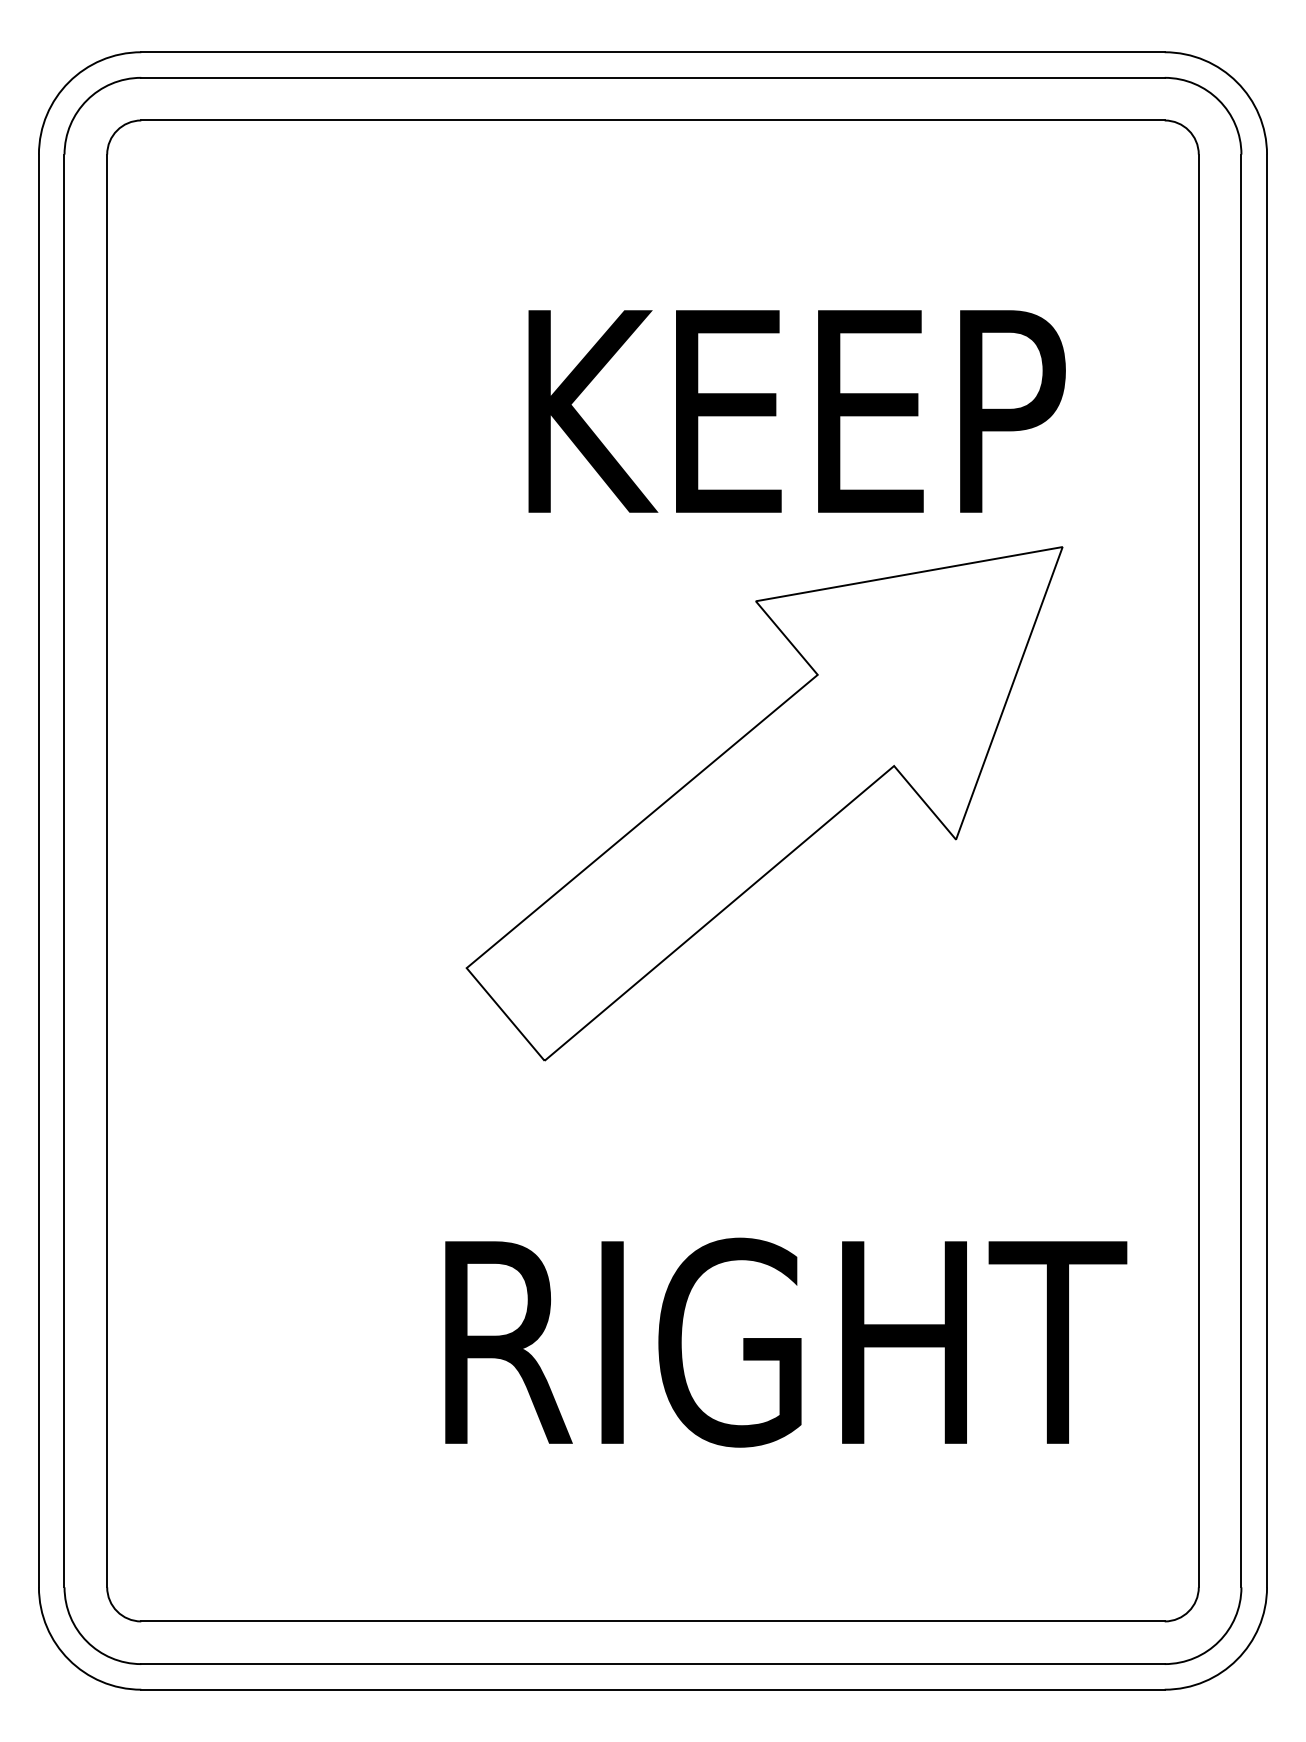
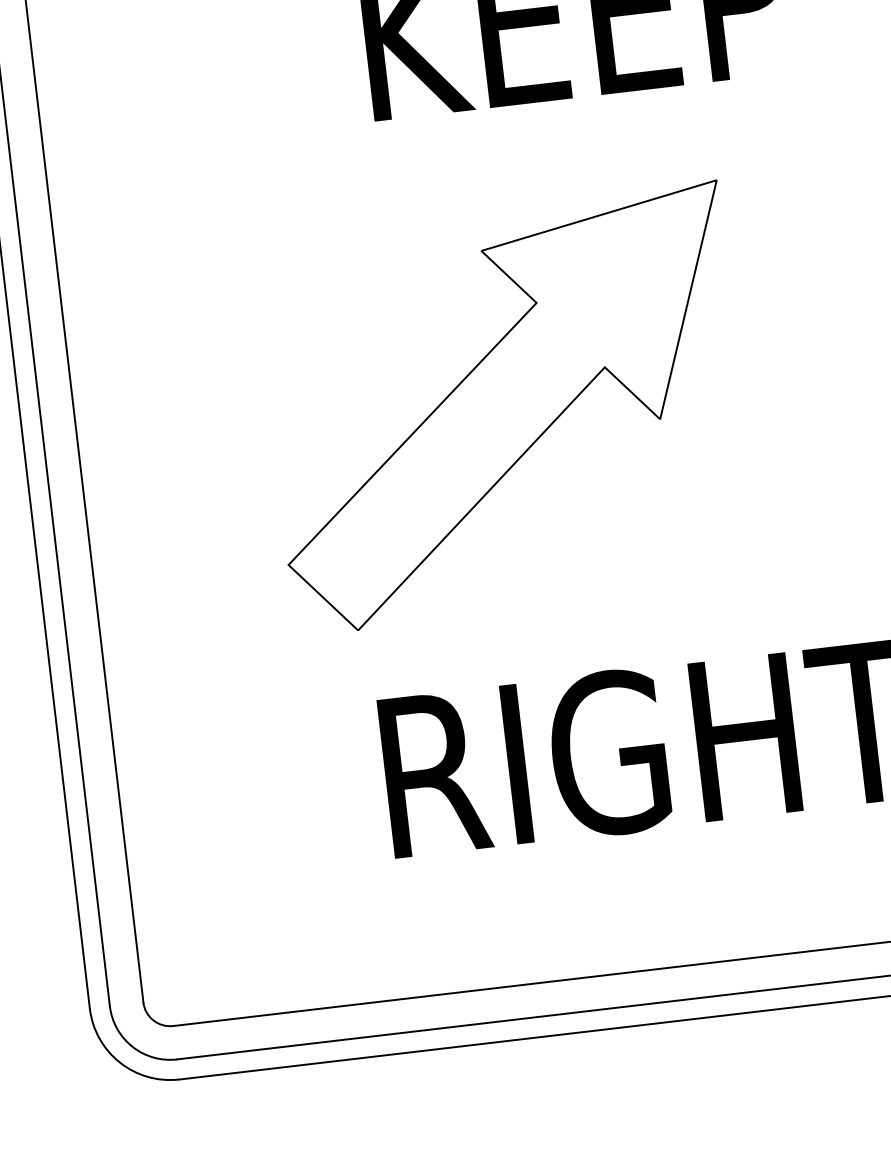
part: (764, 803) -> (506, 408), moved

